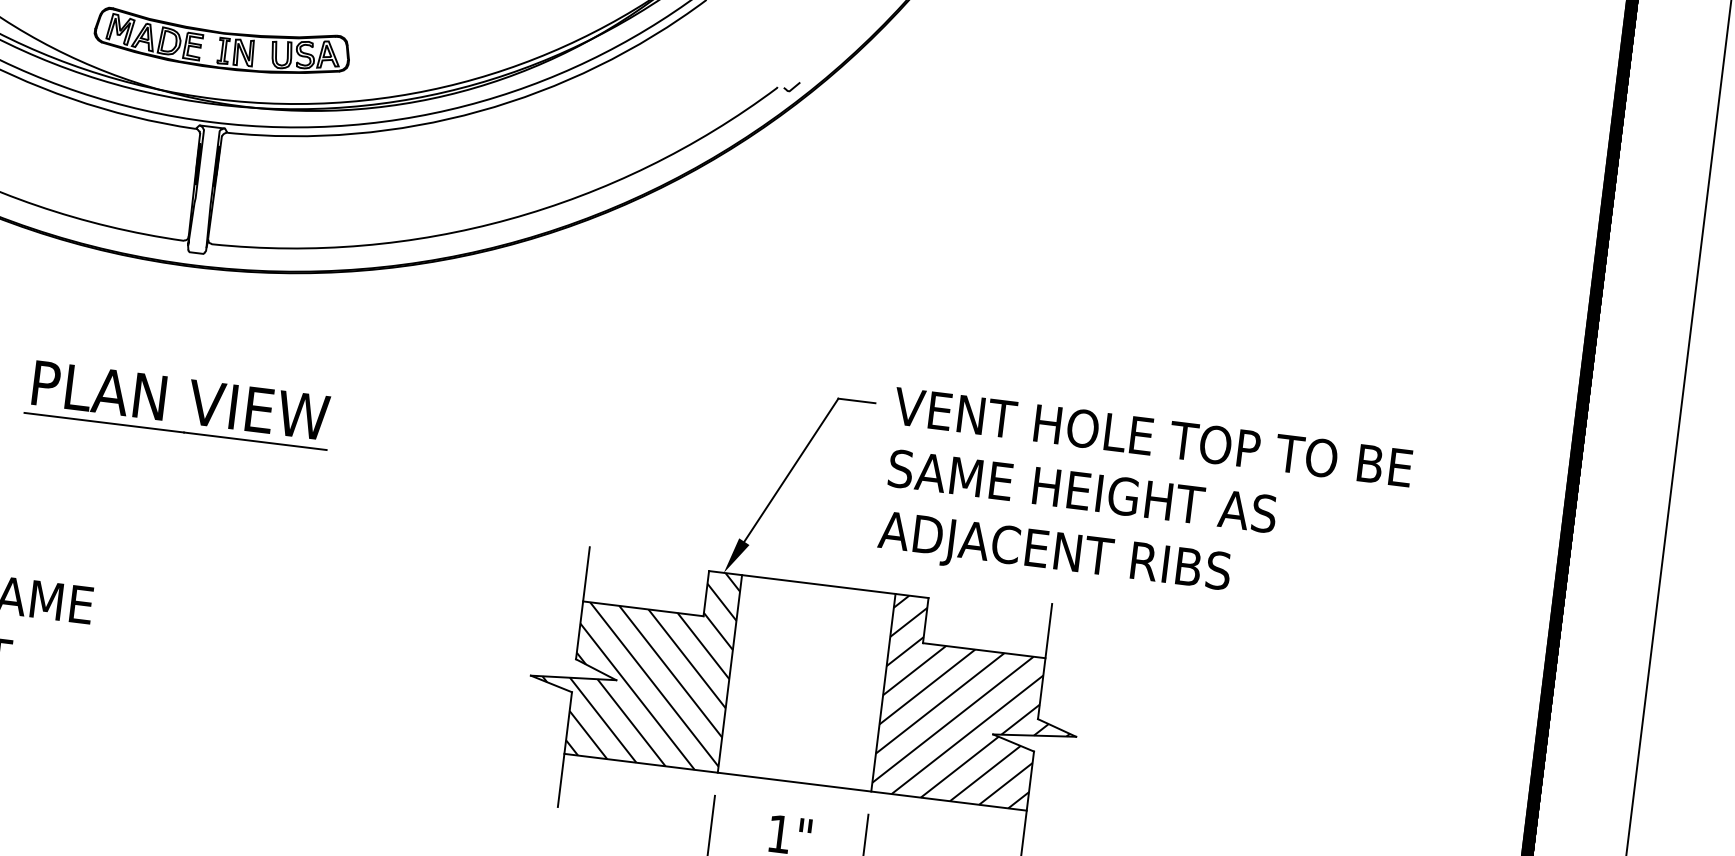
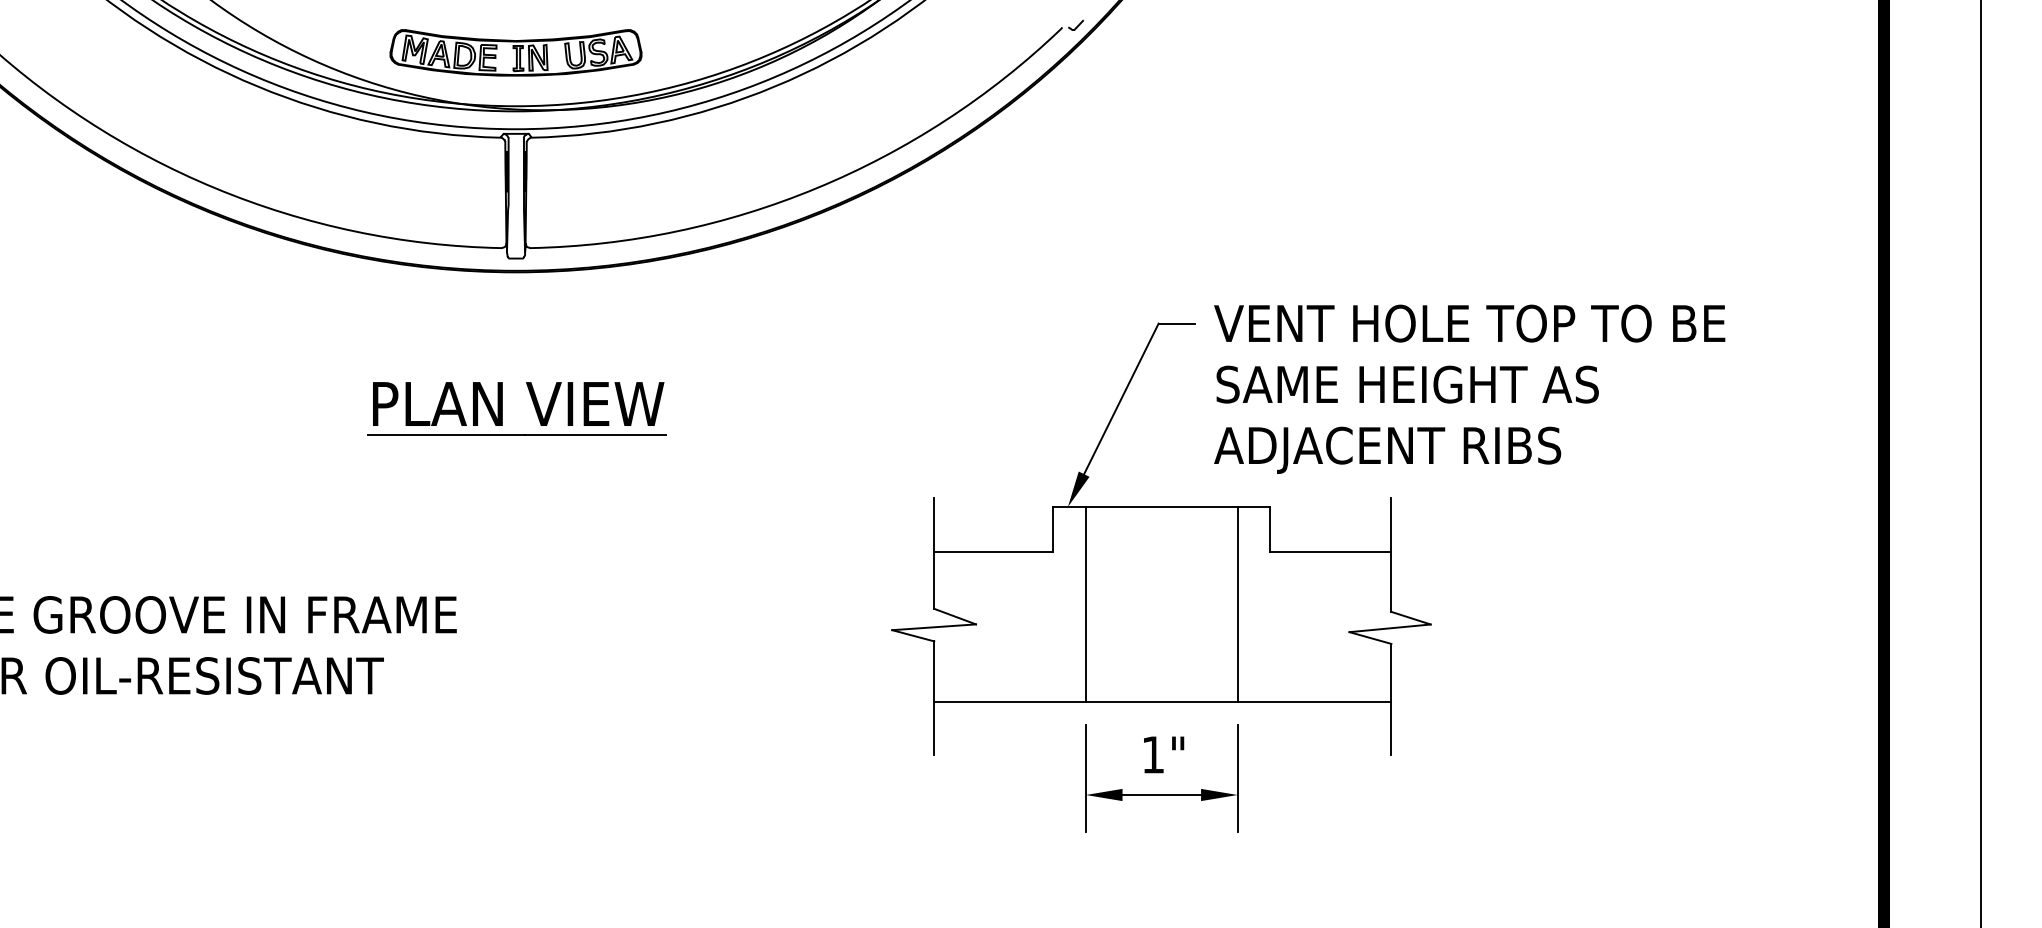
hatch: (637, 662) -> (994, 604), removed
hatch: (977, 704) -> (1330, 604), removed

